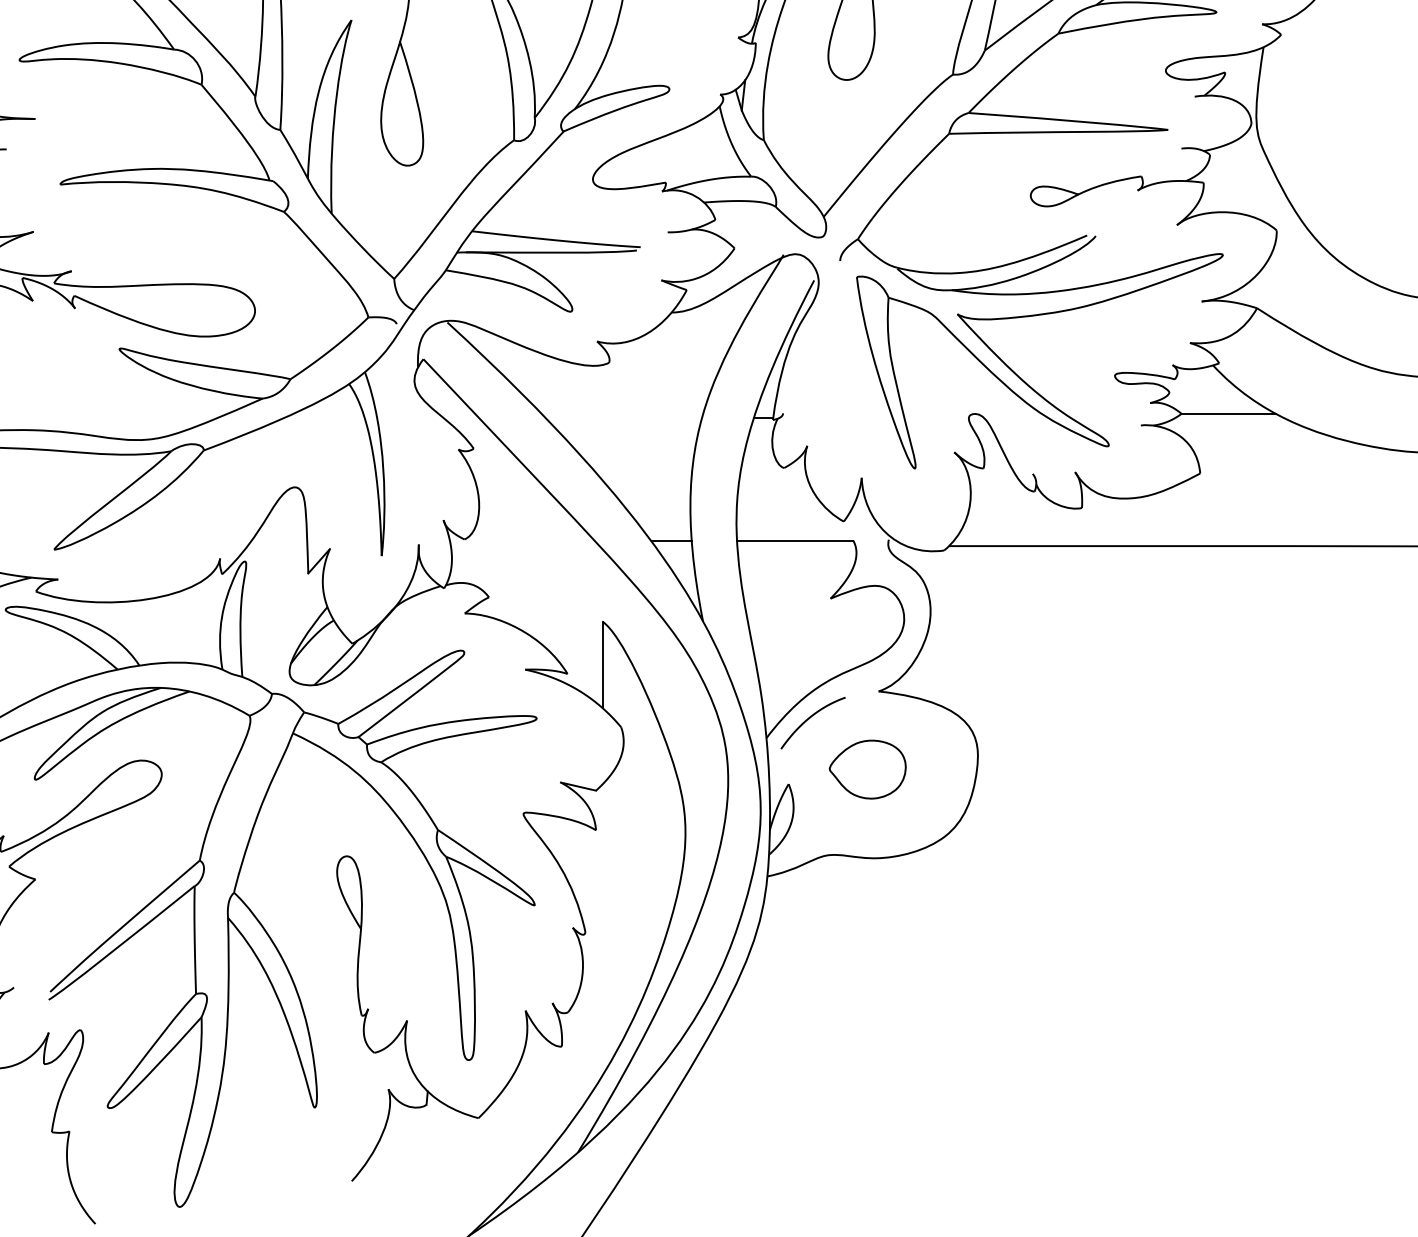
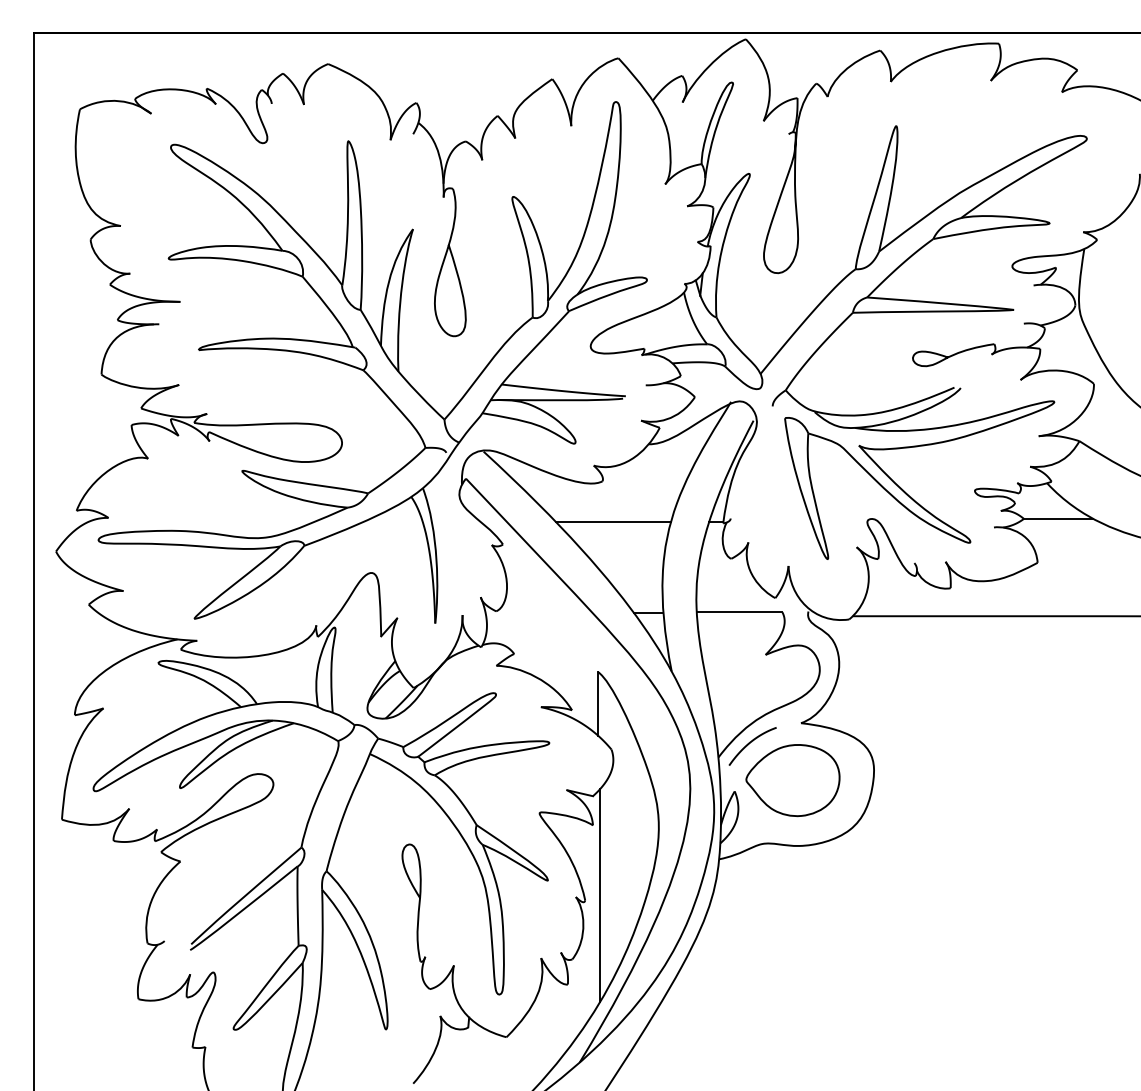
line: (623, 418) -> (613, 522), added
part: (867, 769) -> (792, 780), size x1.67
line: (606, 925) -> (600, 895), added

